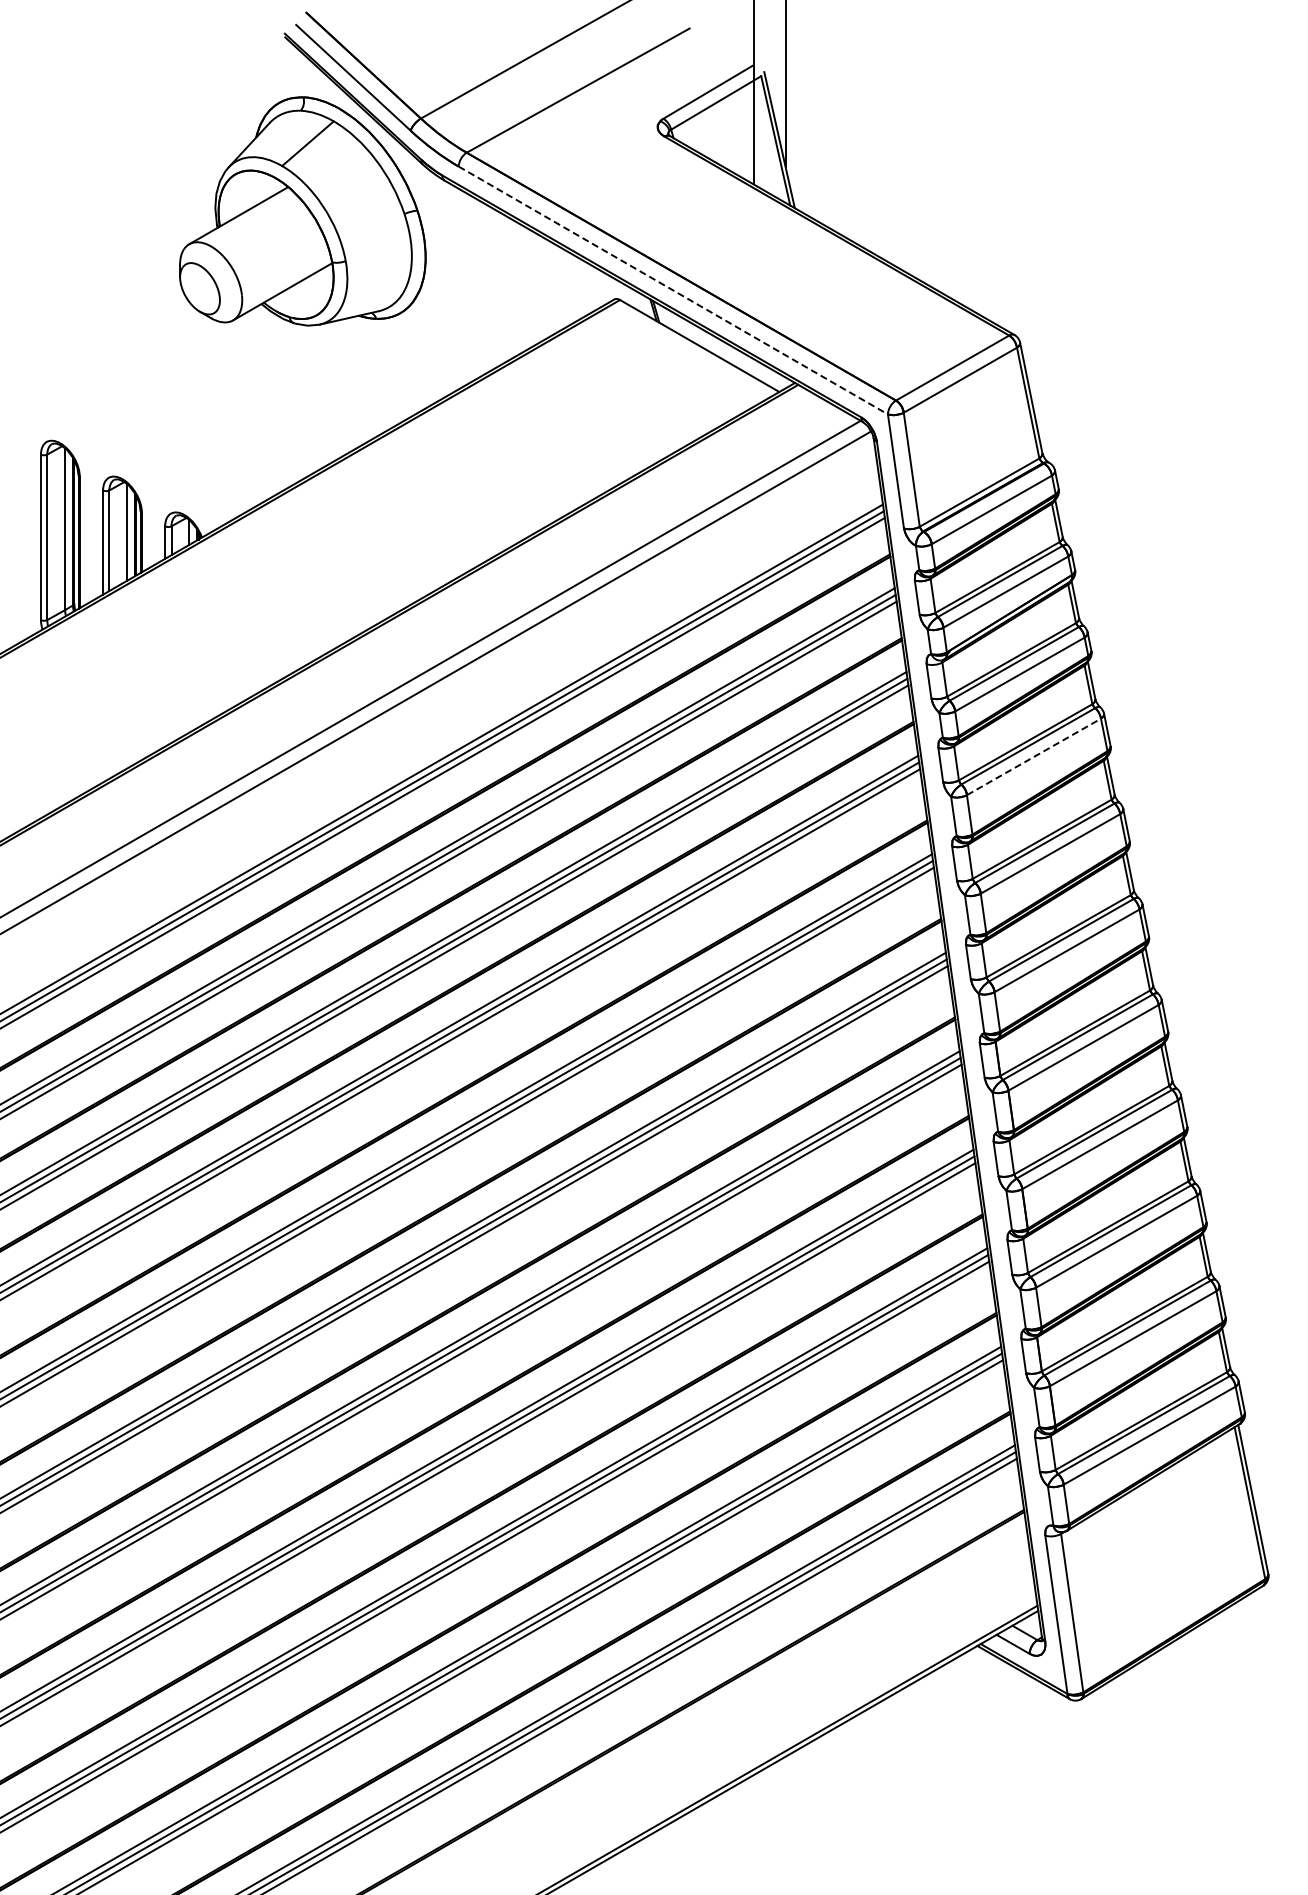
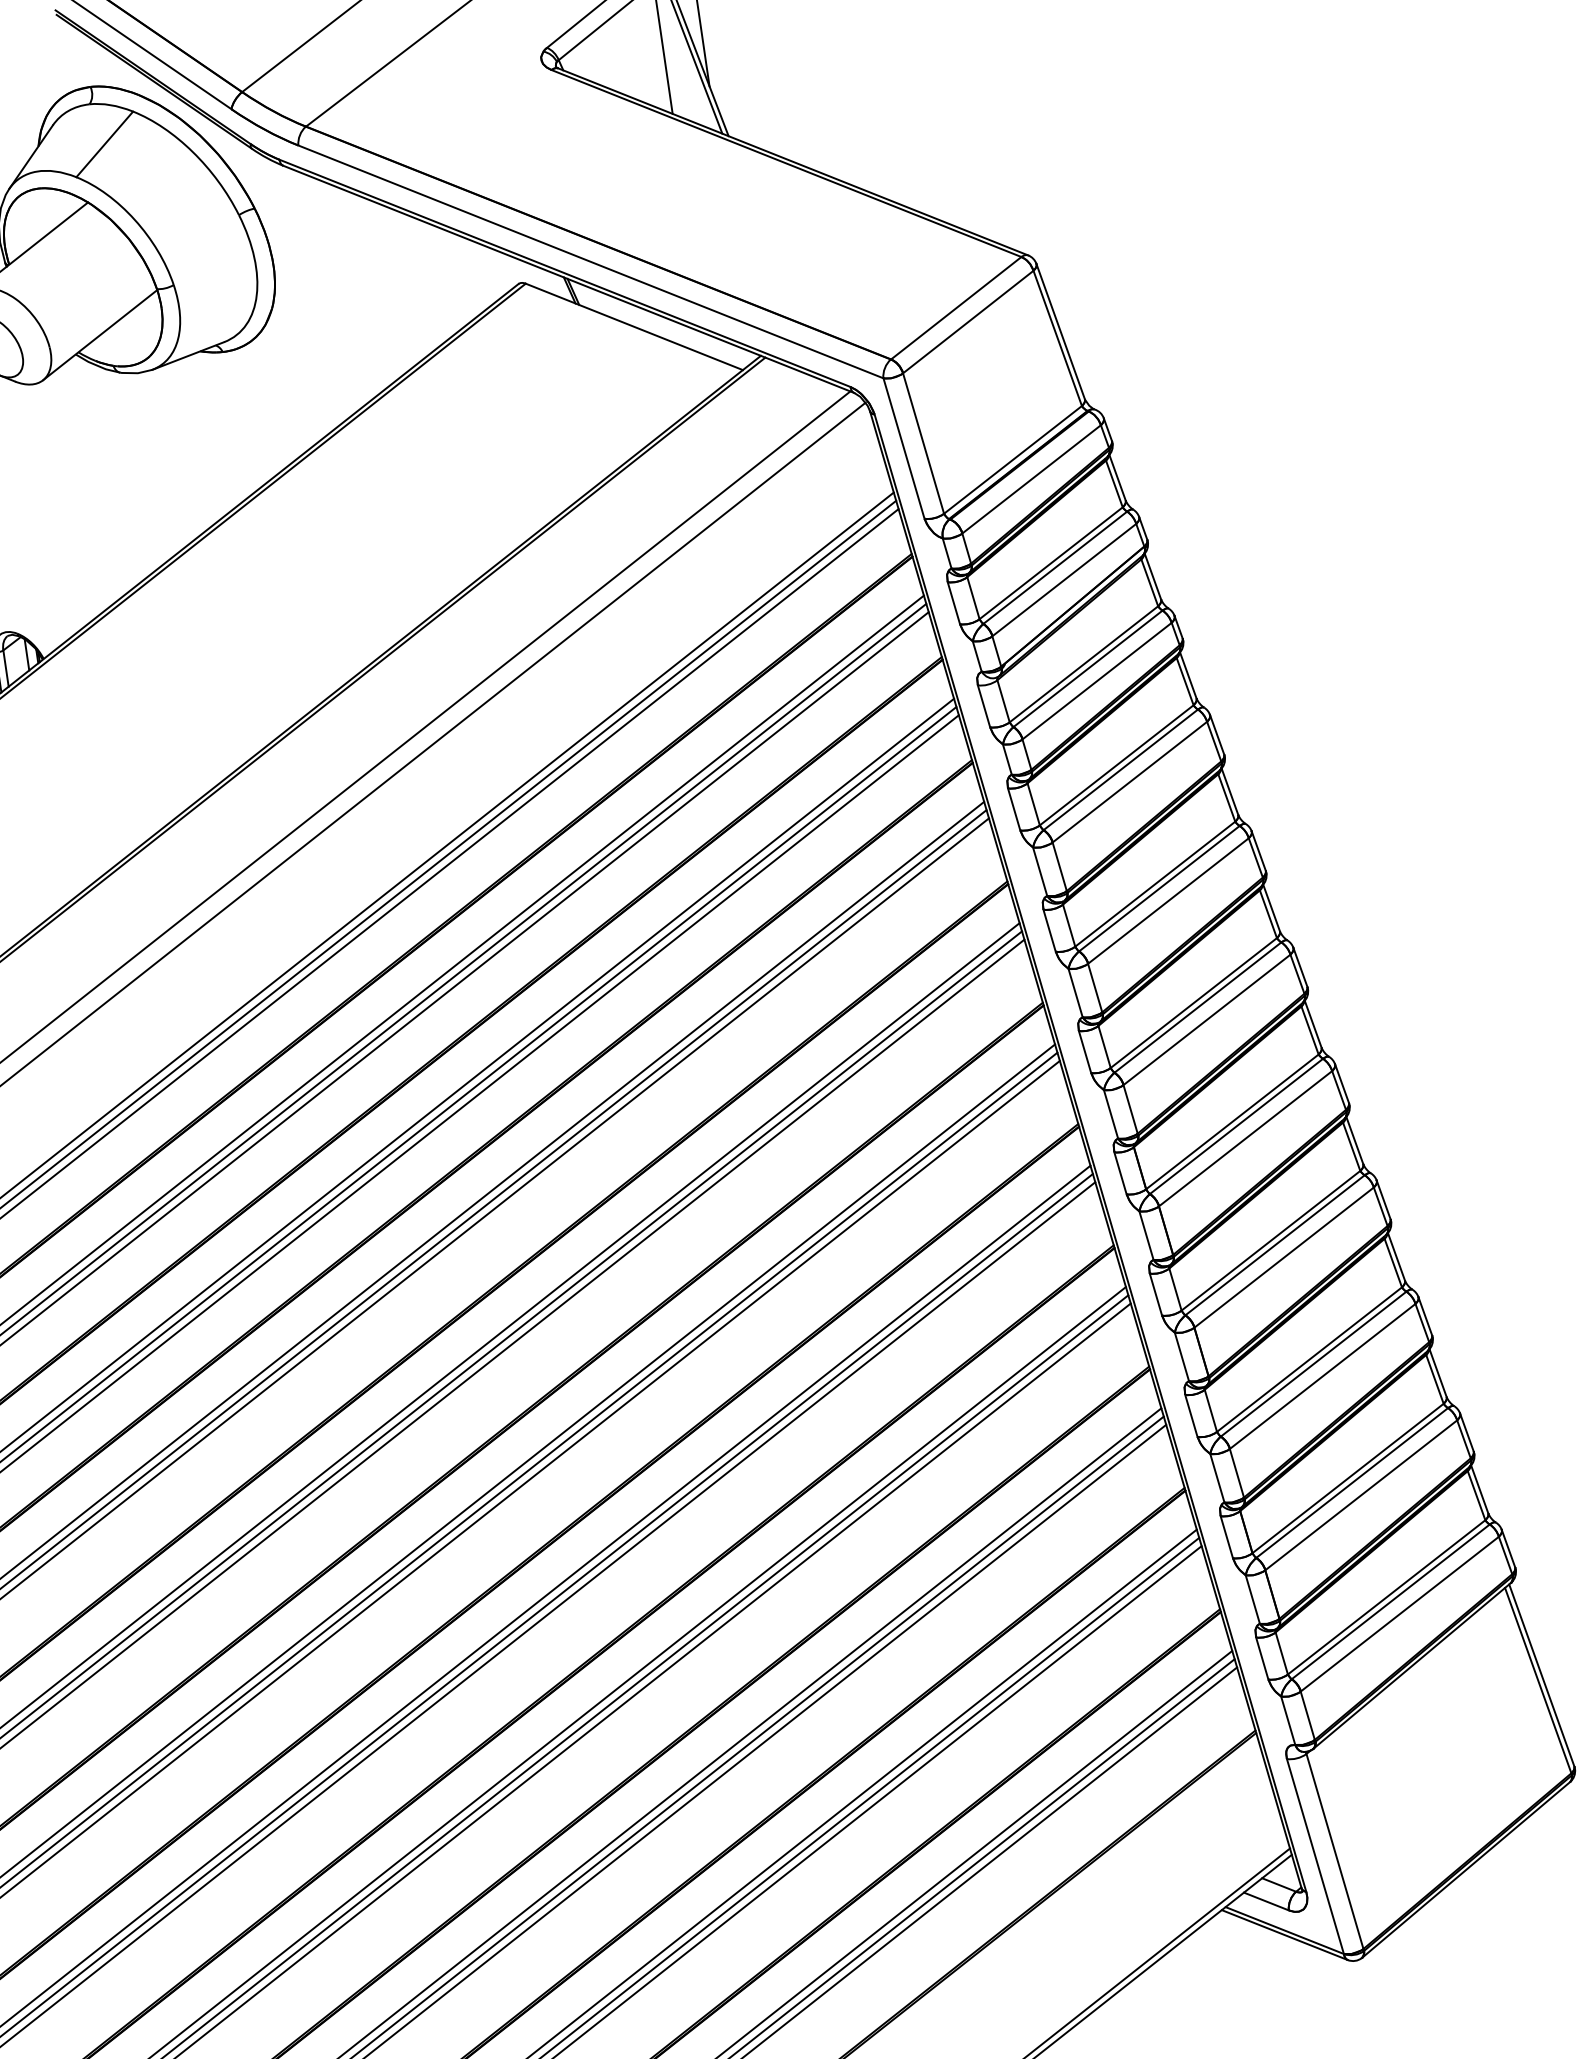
line: (673, 290) -> (591, 261), dashed -> solid
line: (1034, 756) -> (1130, 781), dashed -> solid

